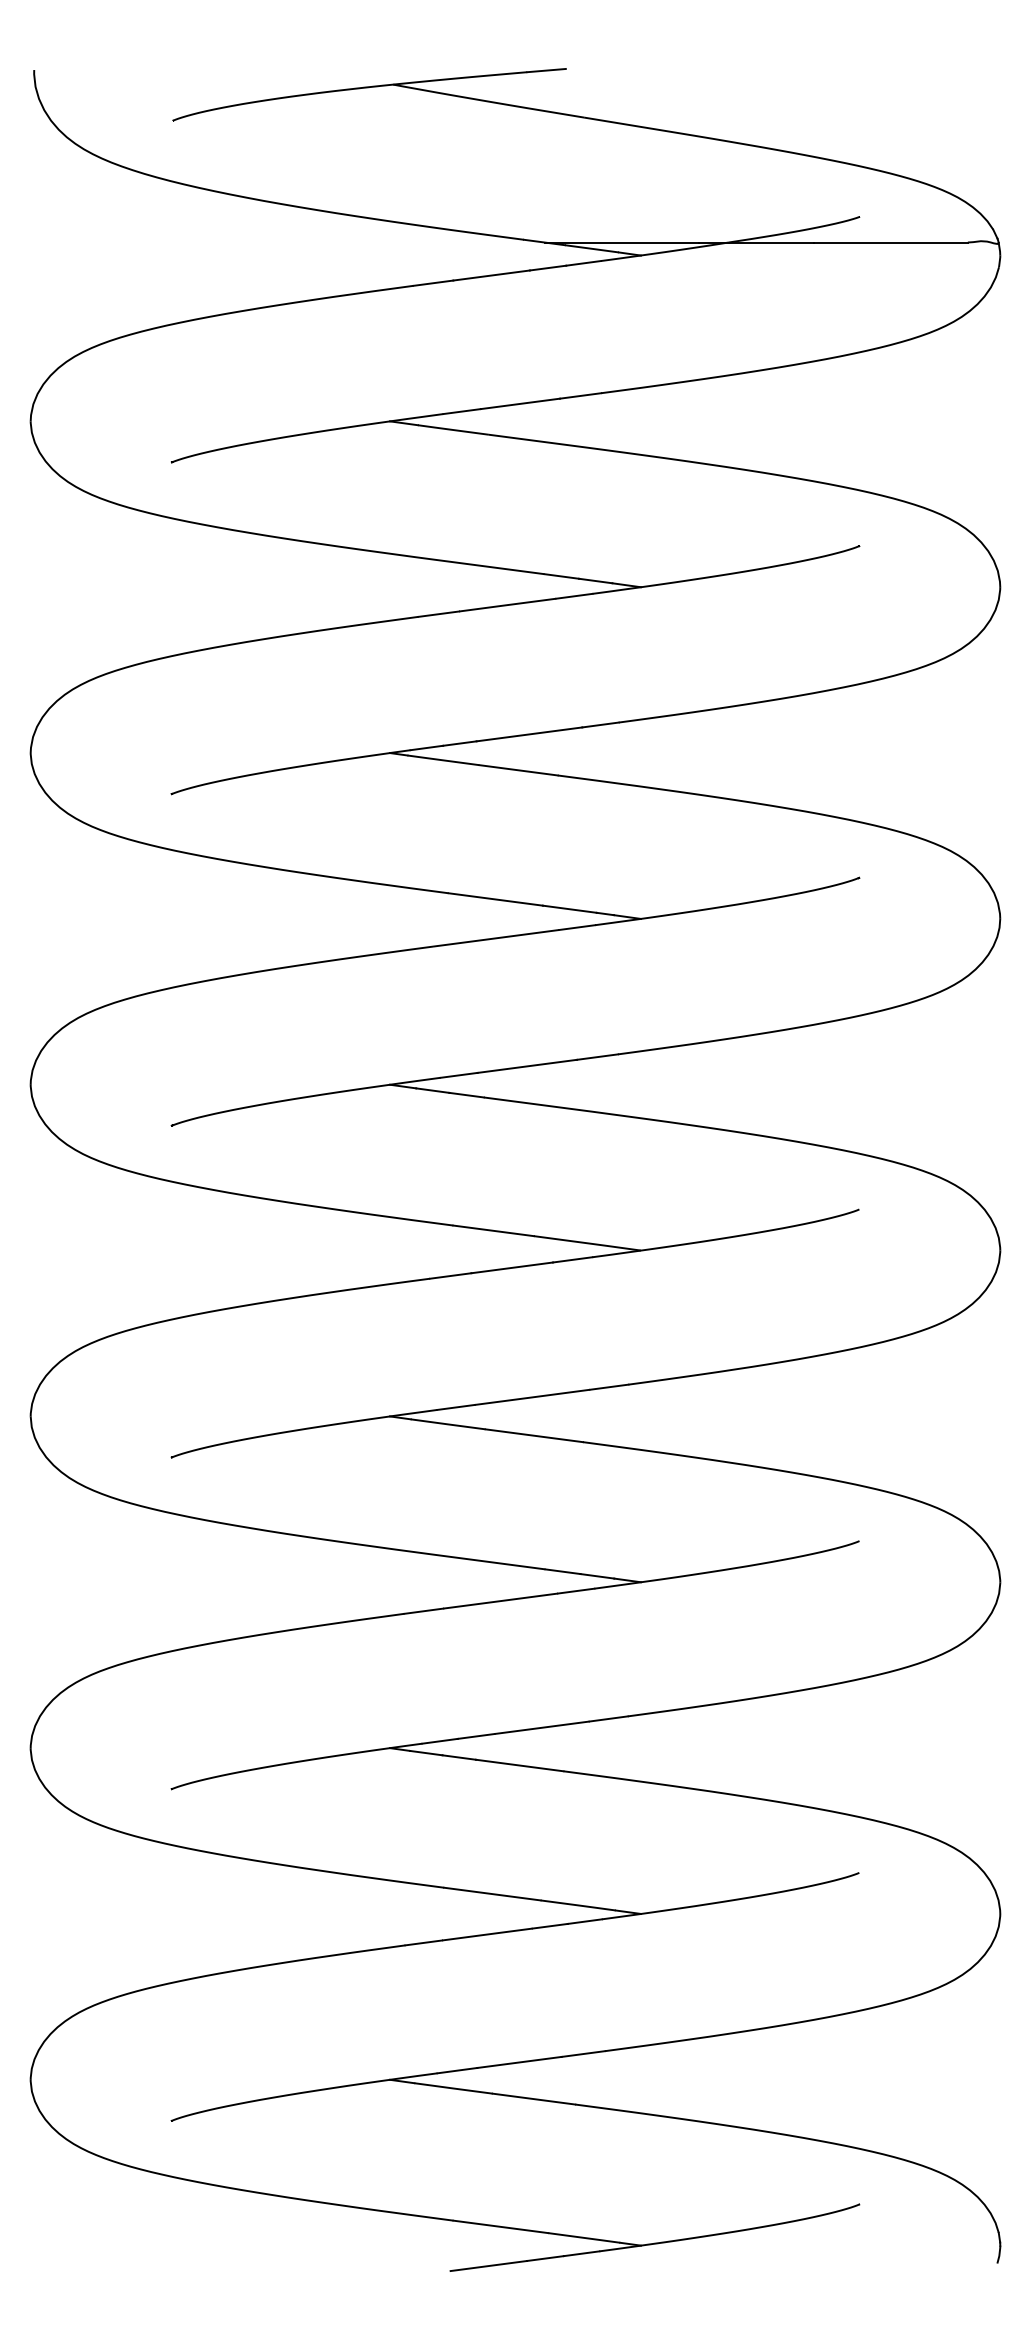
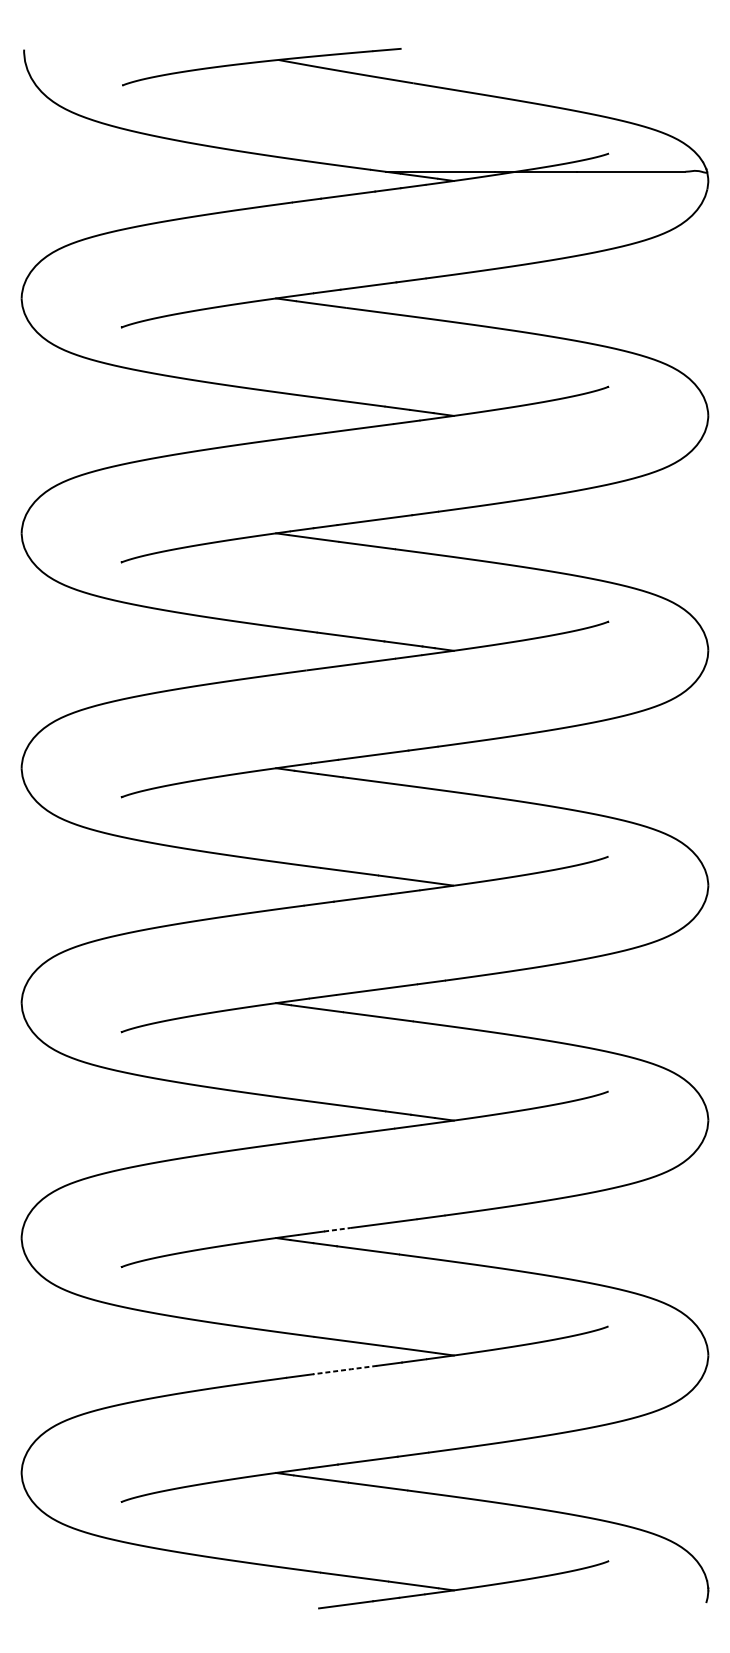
line: (476, 1736) -> (337, 1229), solid -> dashed
line: (487, 1934) -> (345, 1370), solid -> dashed

